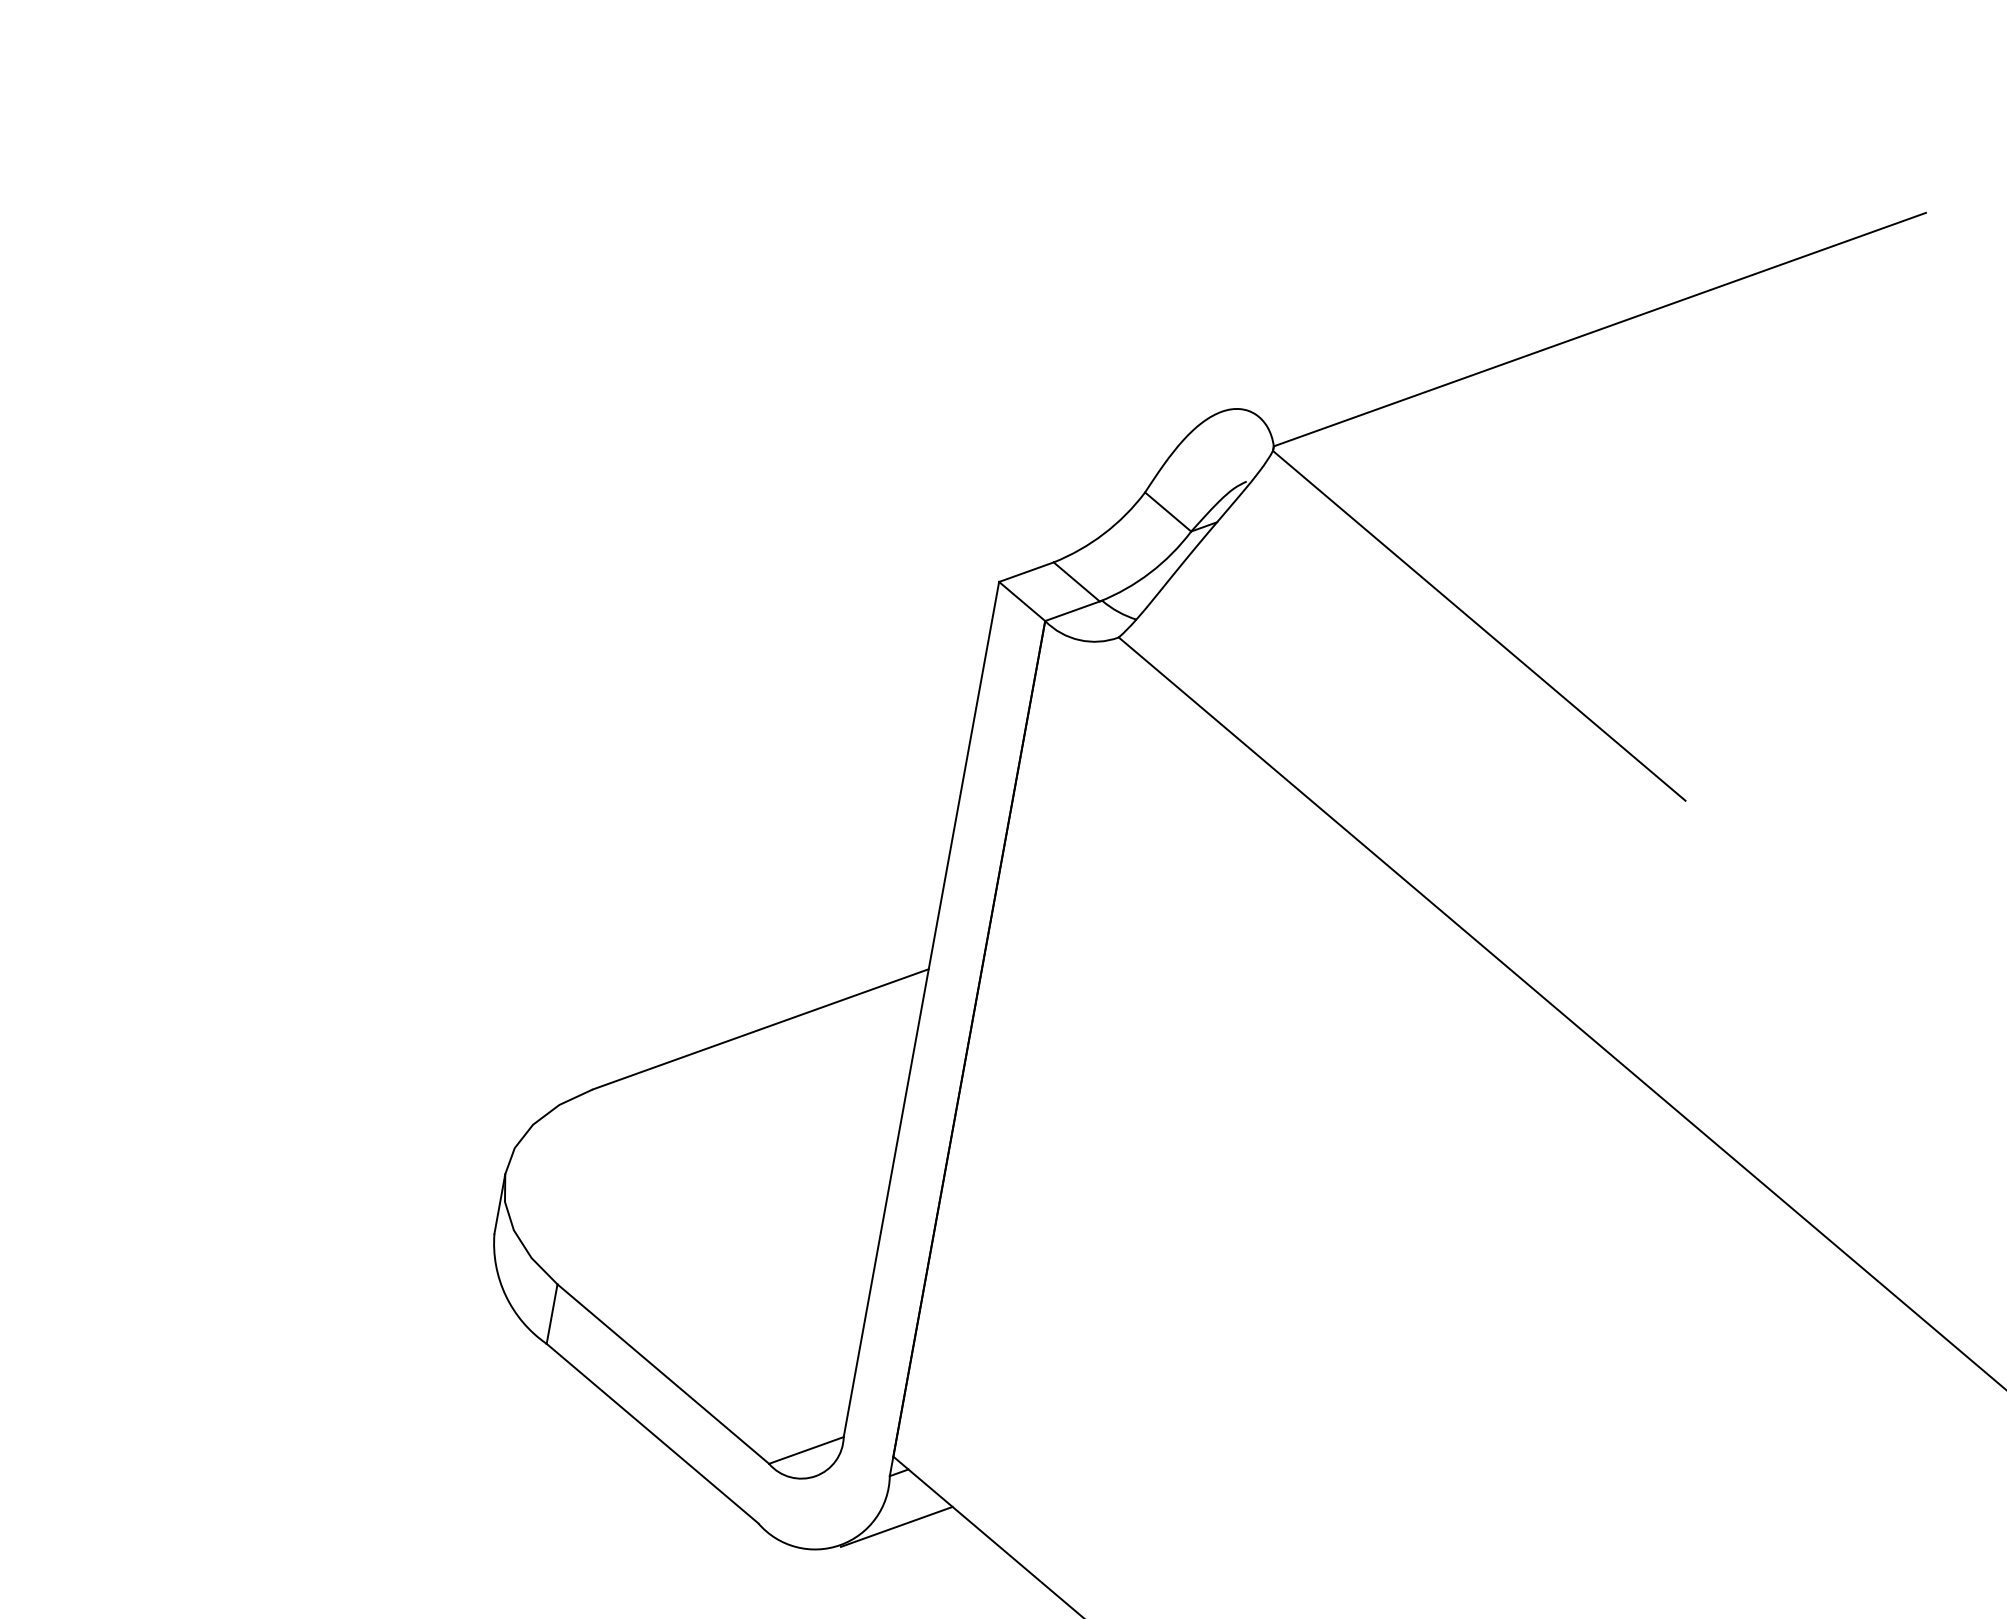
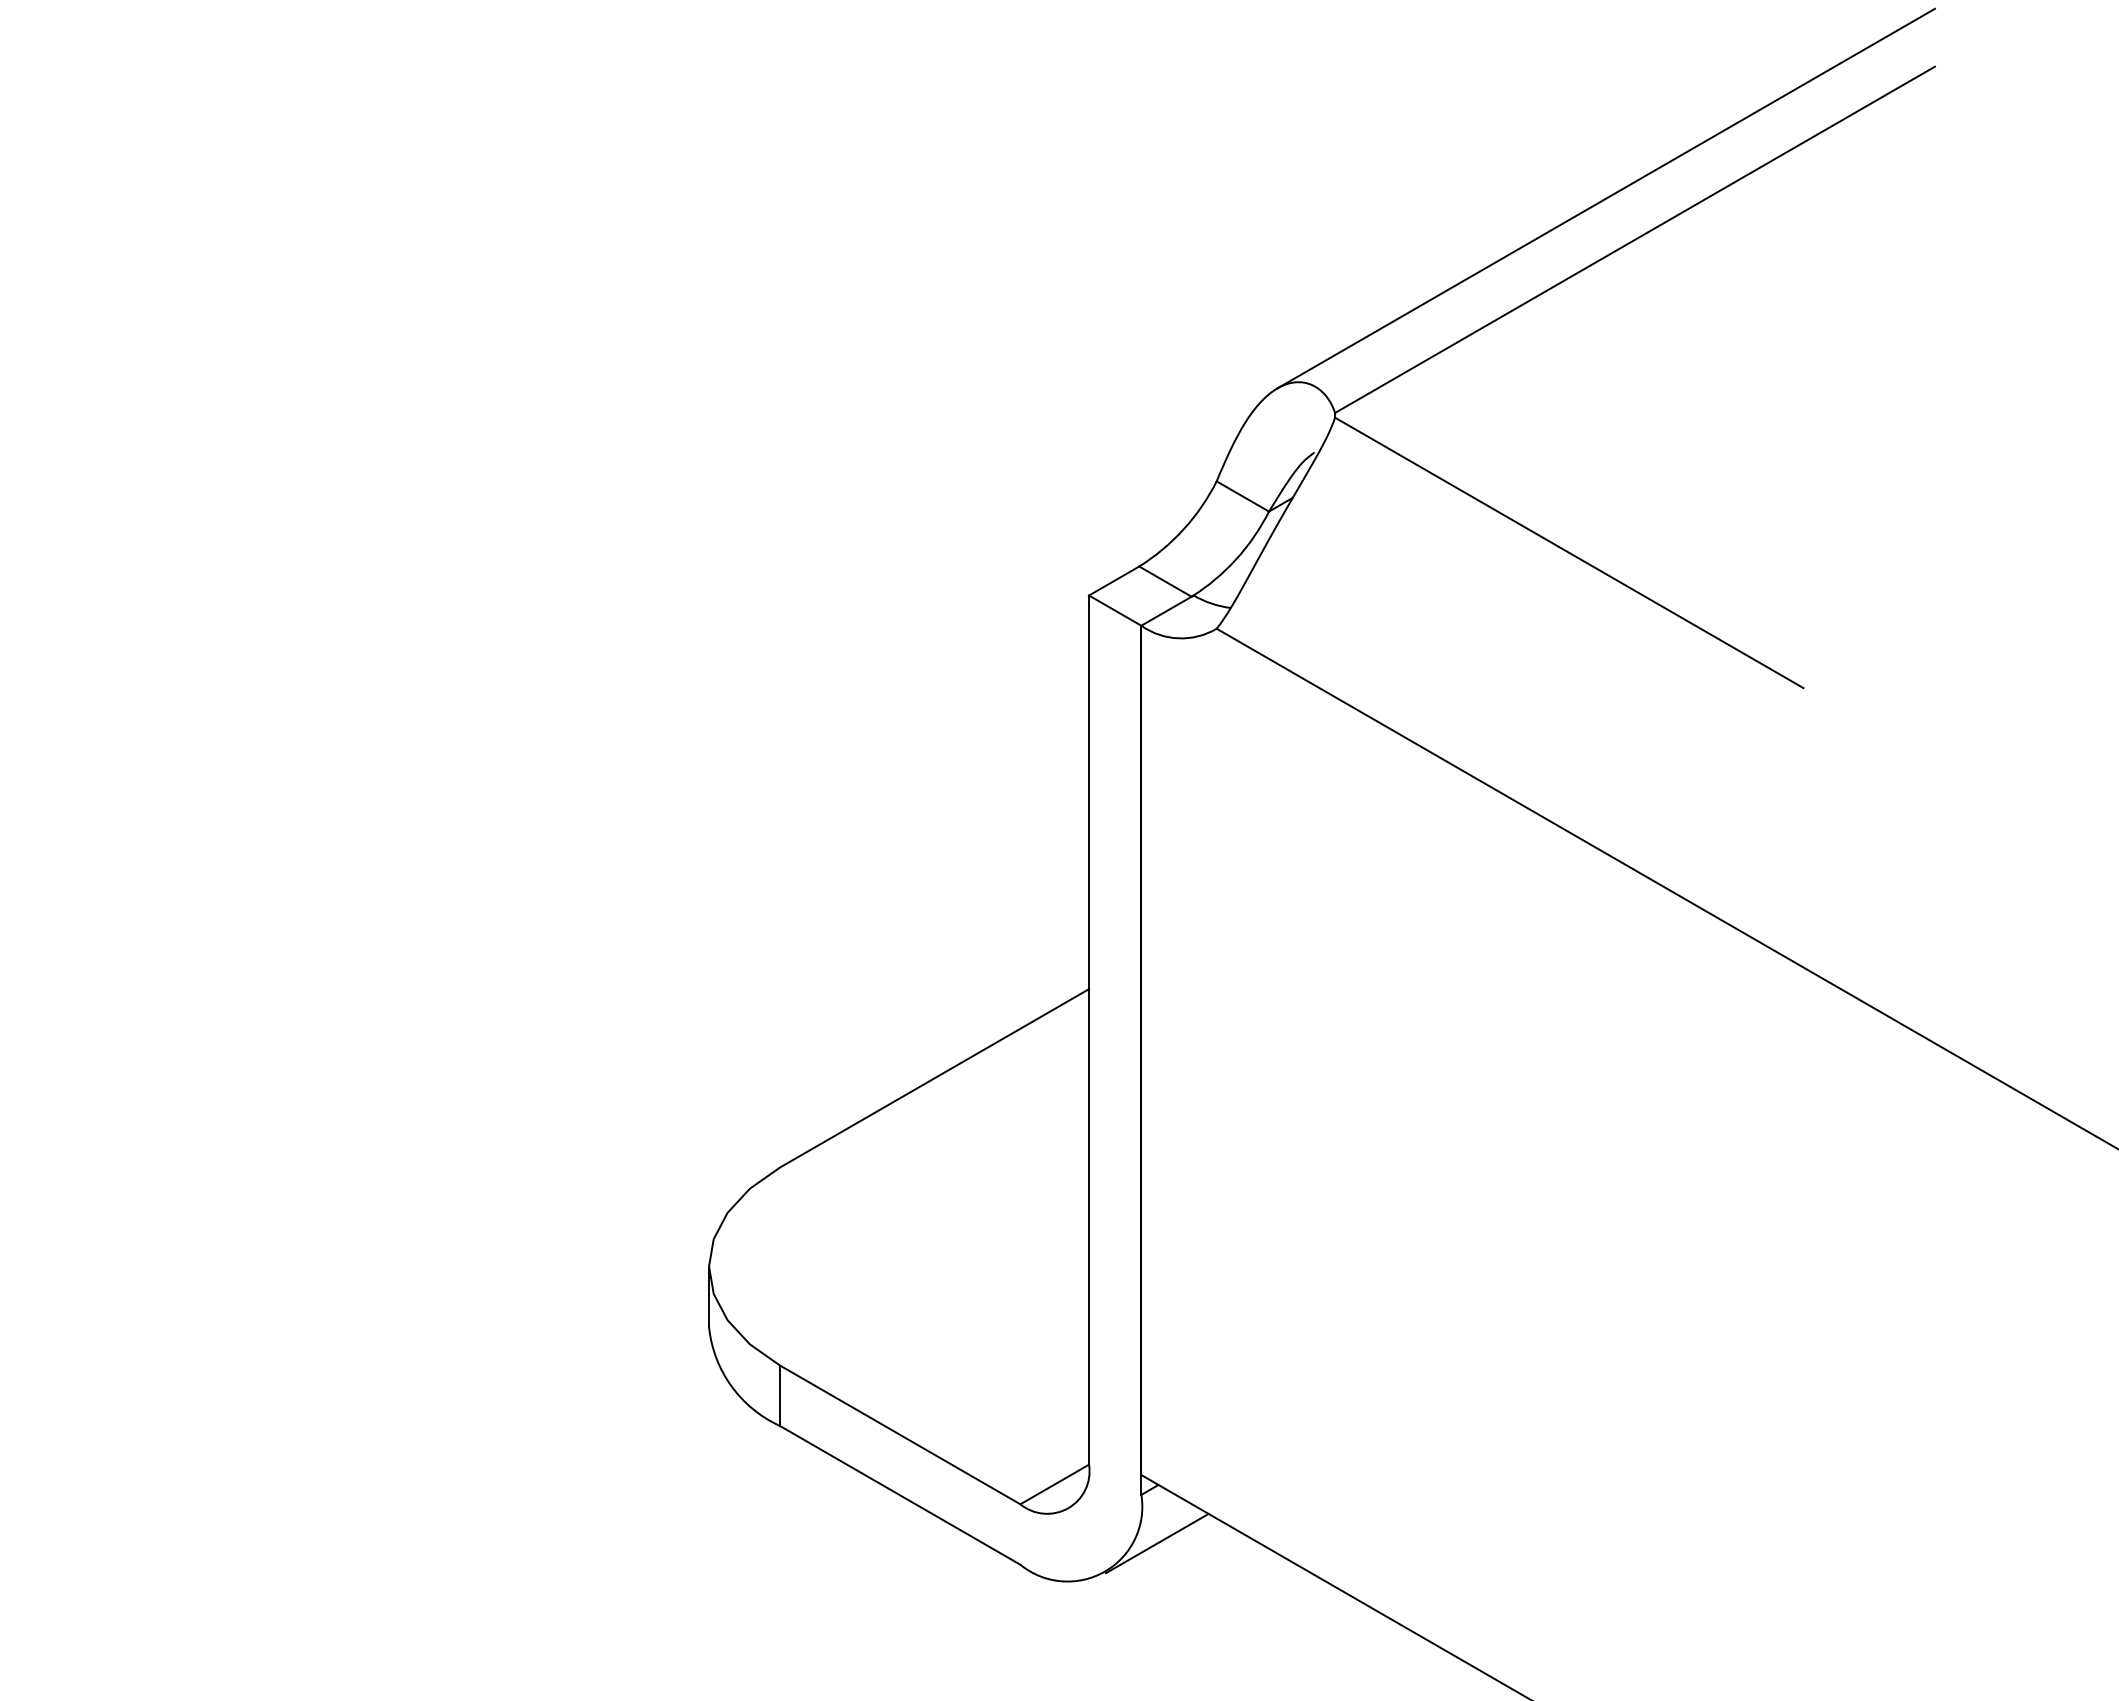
line: (1578, 283) -> (1605, 198), added

